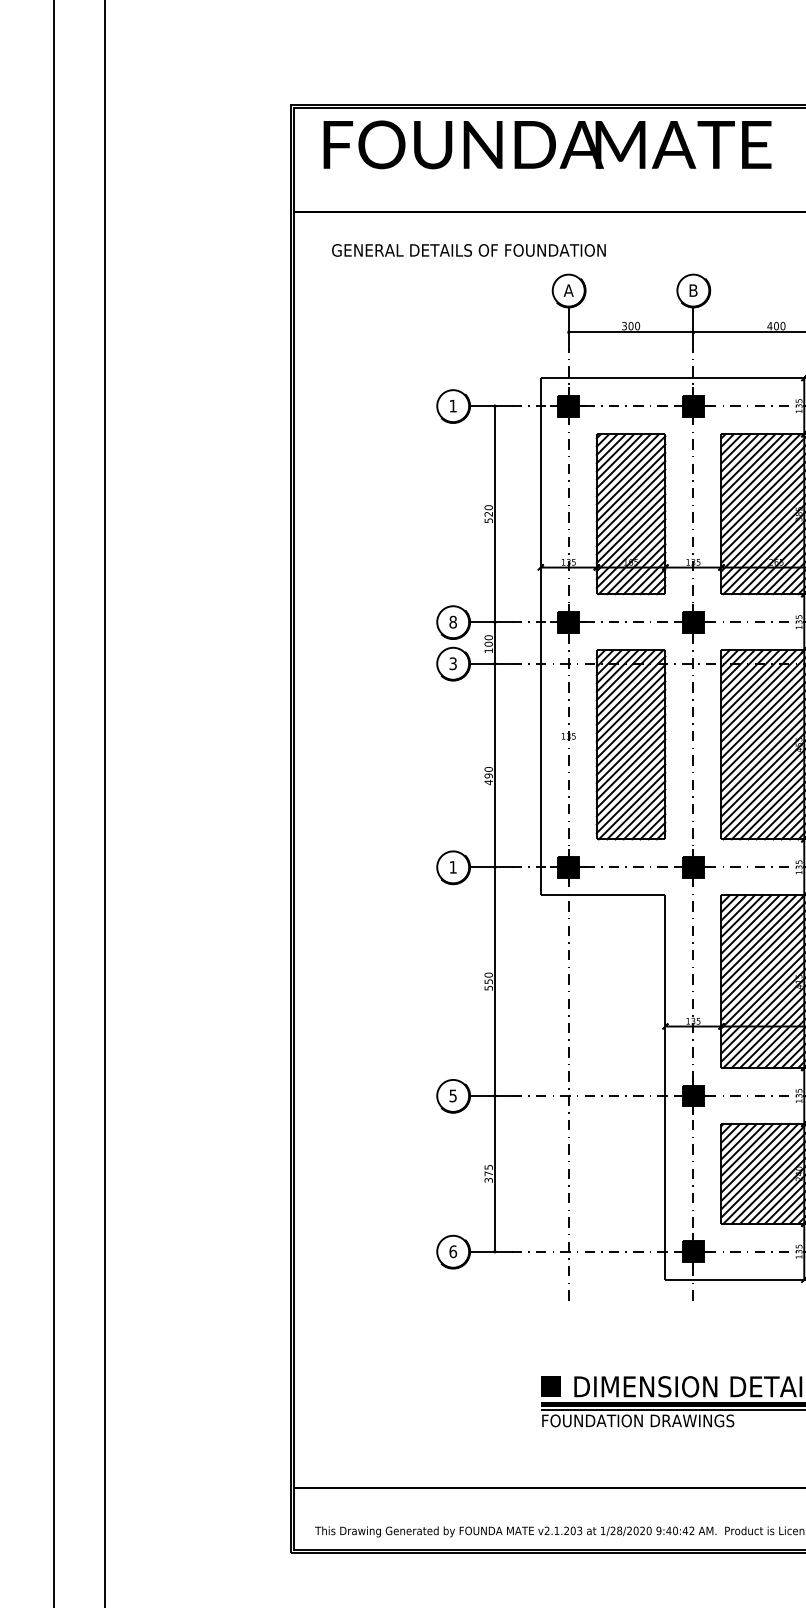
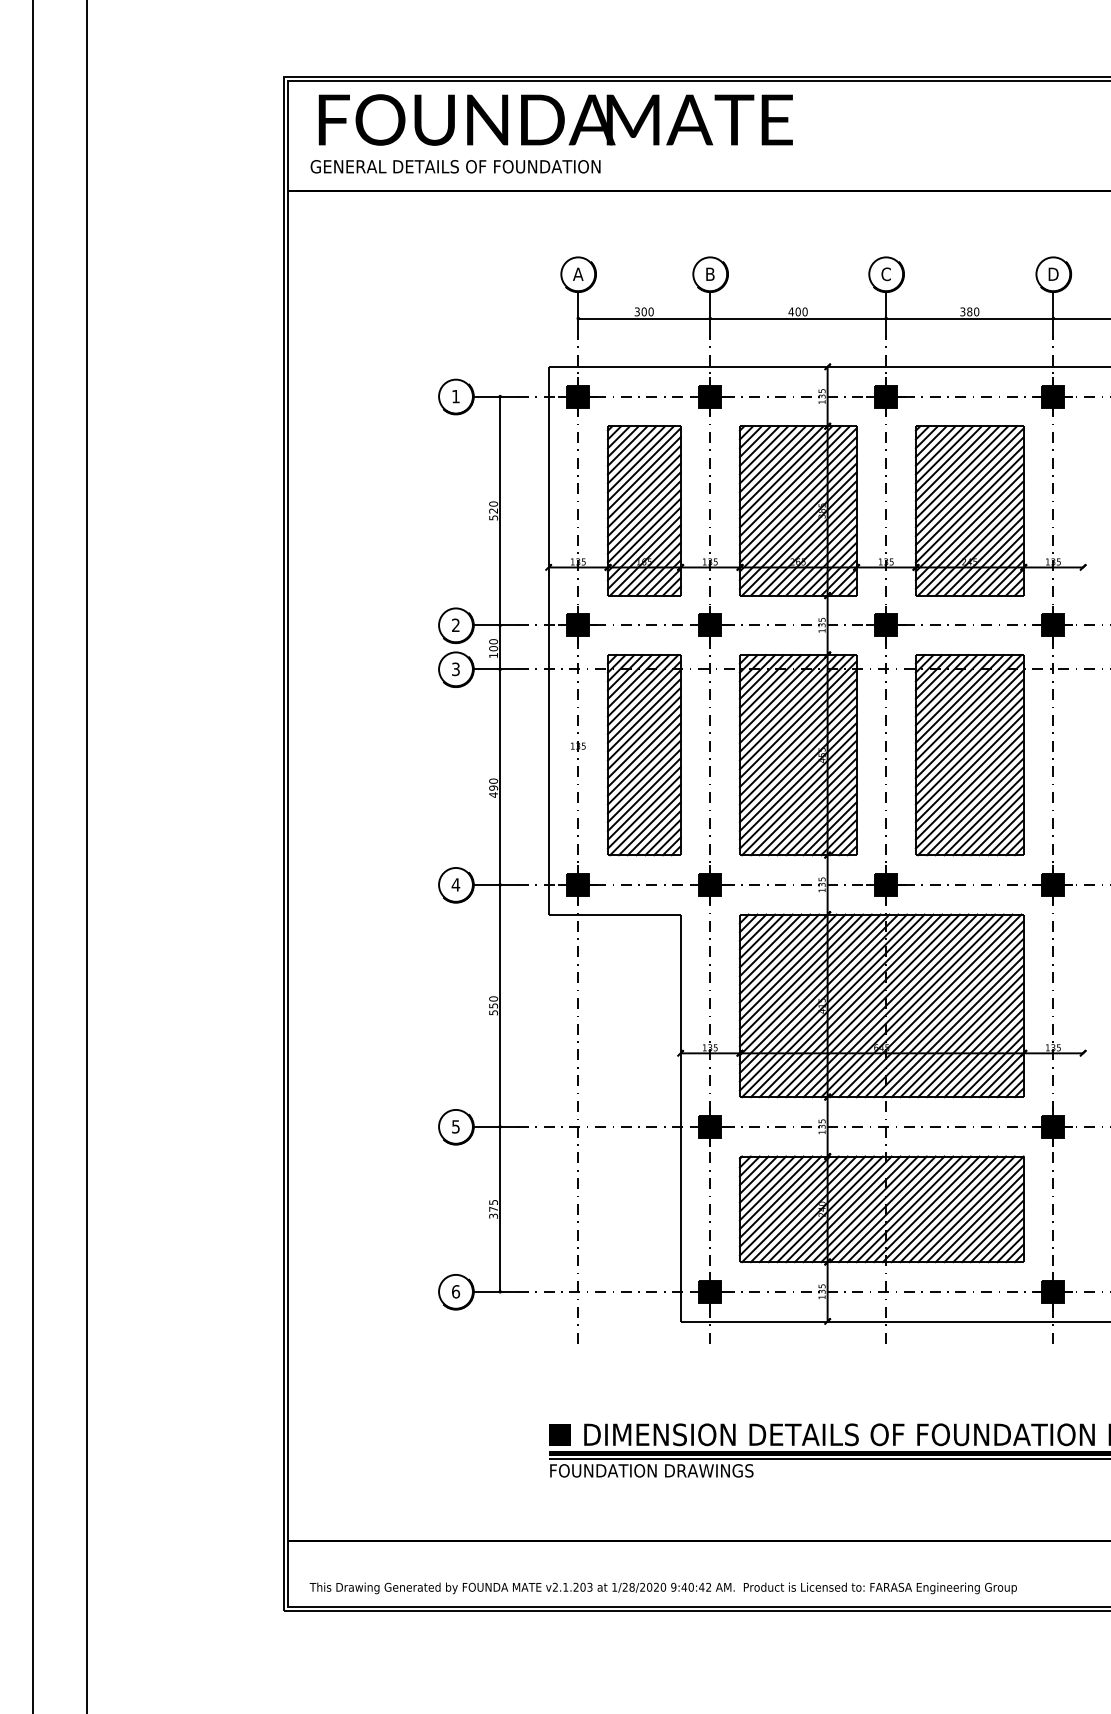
text: (468, 250) -> (455, 166), moved
text: (452, 622) -> (455, 625), 8 -> 2
text: (452, 867) -> (455, 884), 1 -> 4

